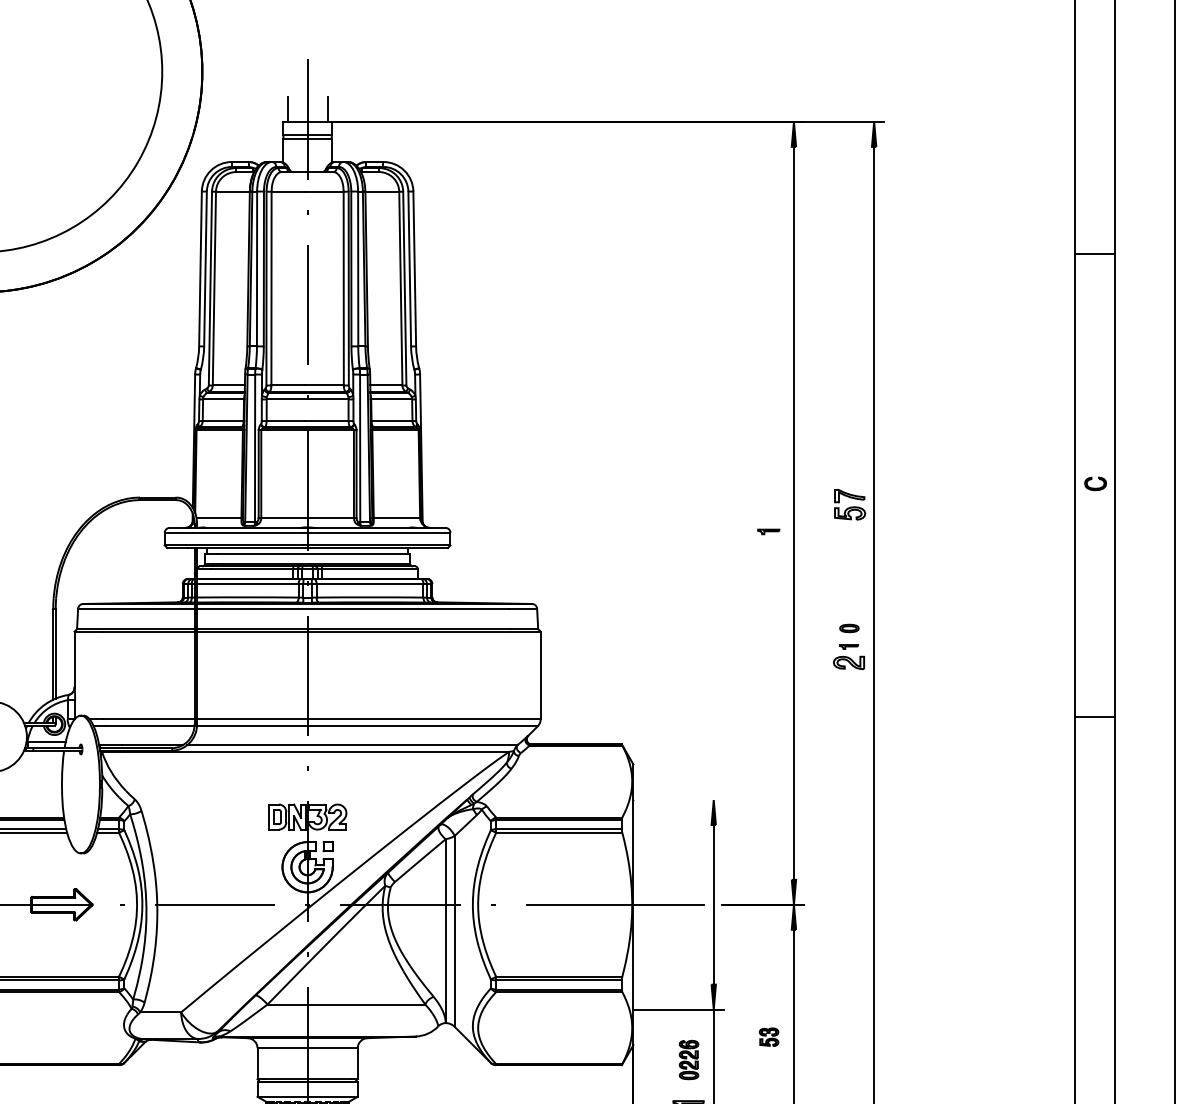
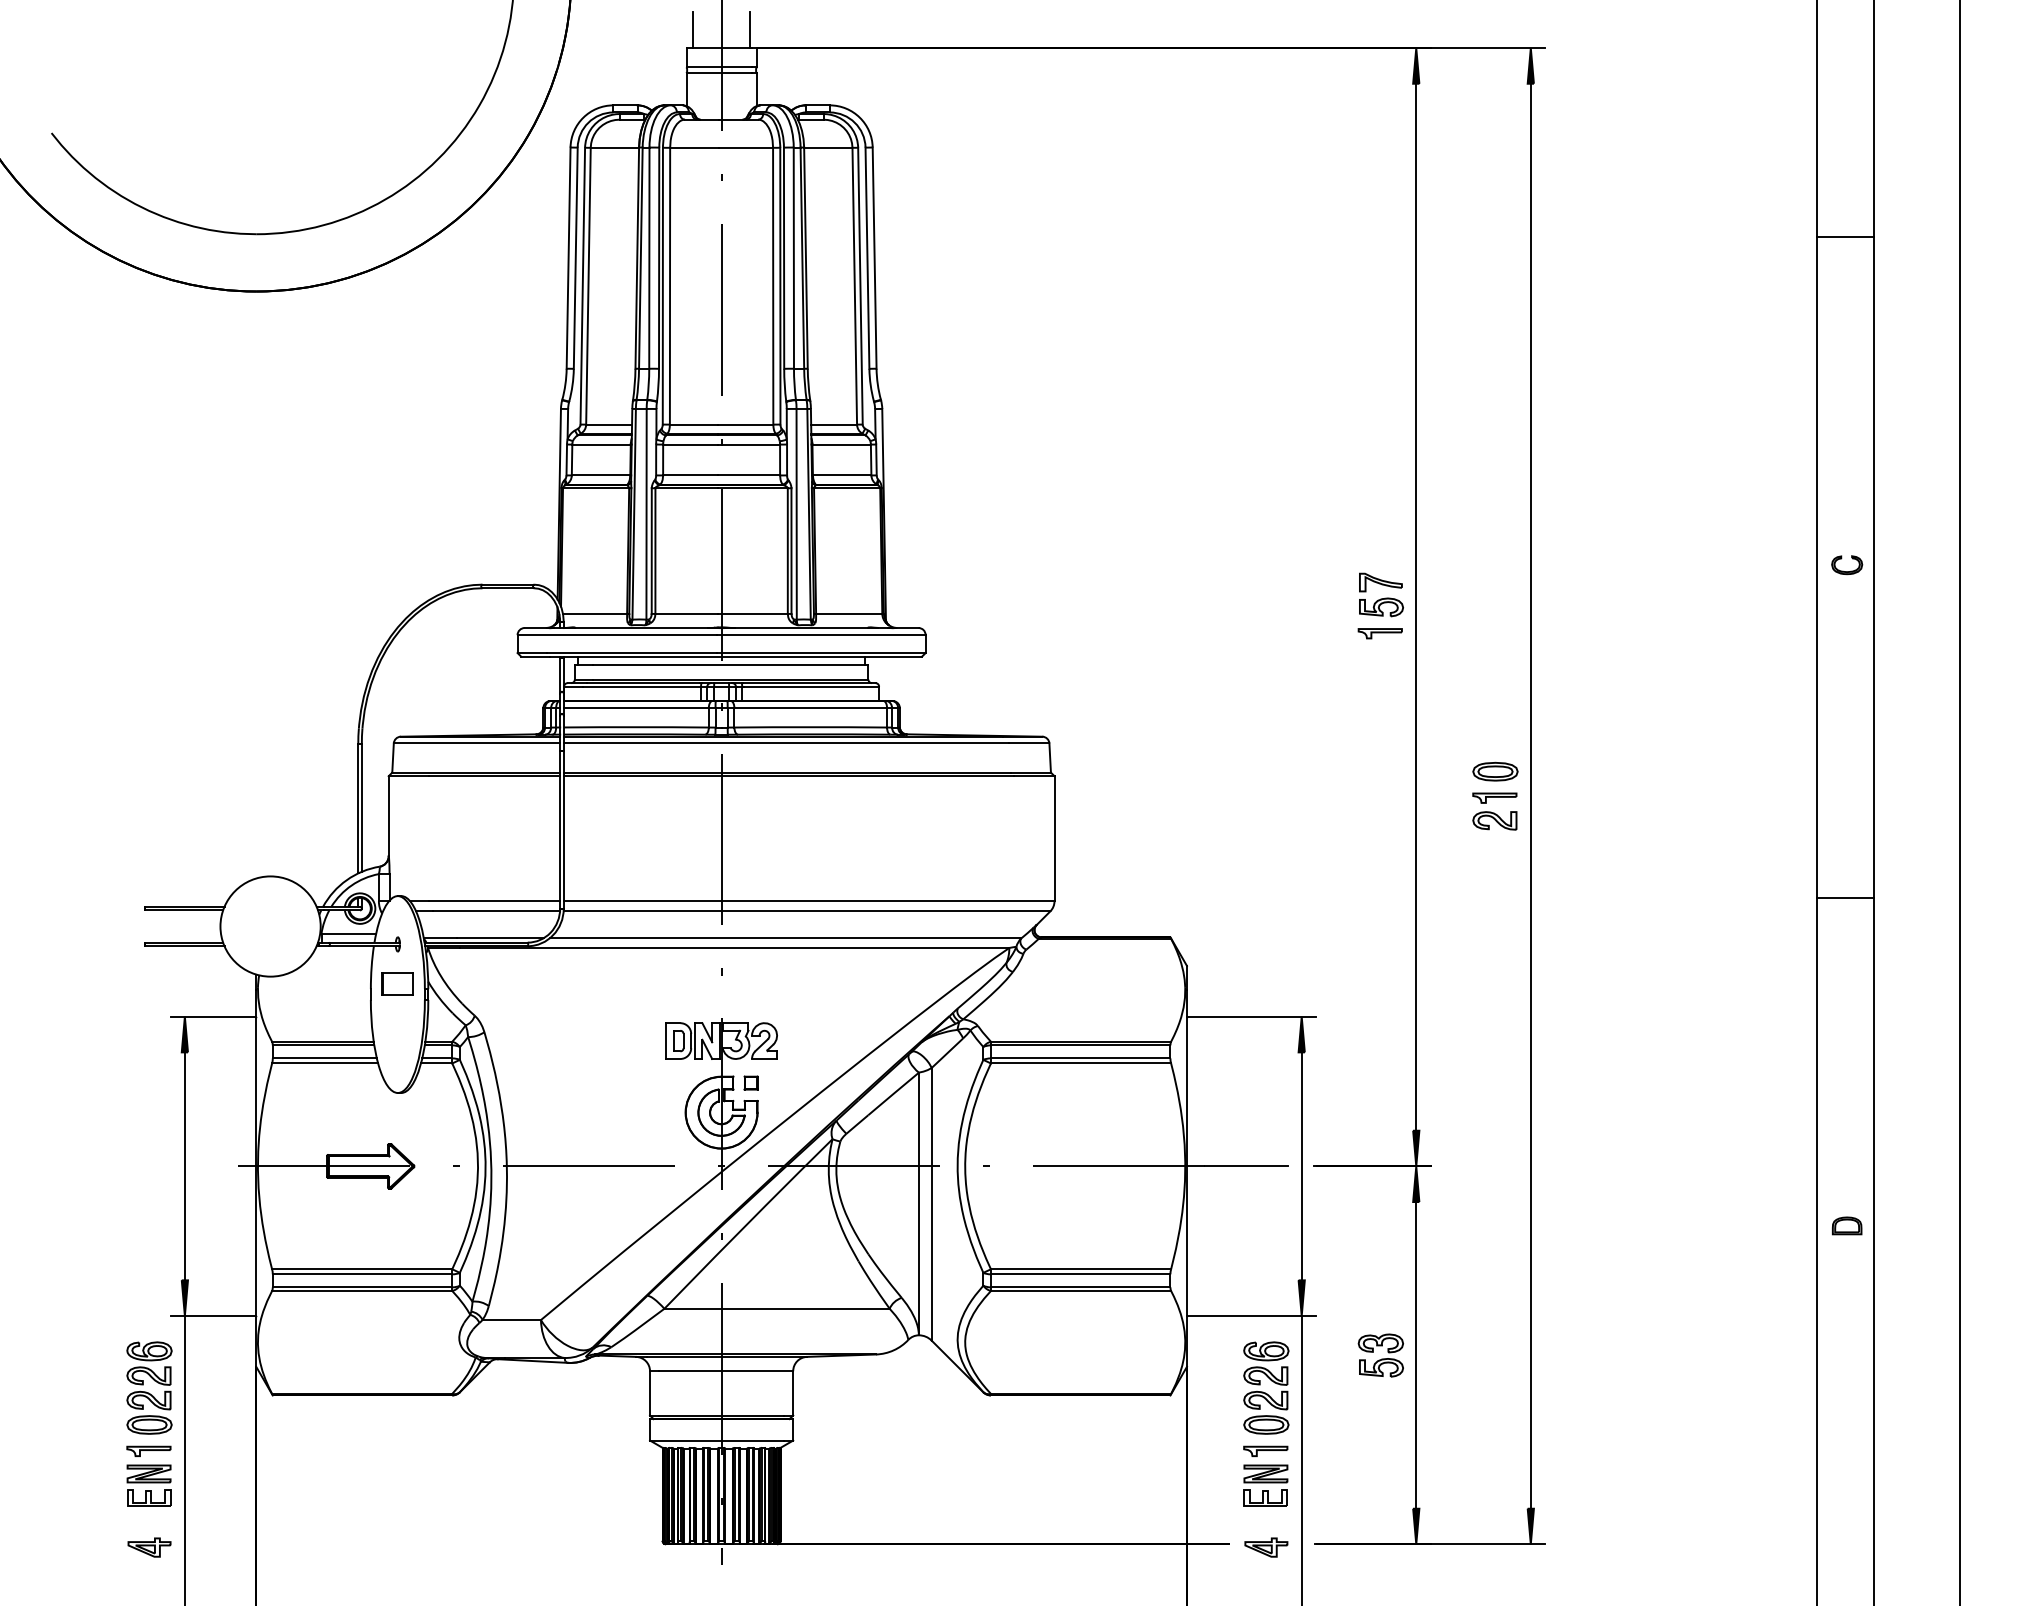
part: (850, 504) -> (1381, 594), moved
part: (768, 531) -> (1379, 633), size x1.43
part: (849, 628) -> (1495, 771), size x1.67
part: (848, 646) -> (1494, 797), size x1.67
part: (80, 776) -> (397, 983), added
line: (678, 799) -> (1251, 1016), added
part: (1095, 946) -> (1847, 1225), added
part: (768, 1037) -> (1380, 1355), size x1.67
part: (689, 1059) -> (1266, 1387), size x1.67

